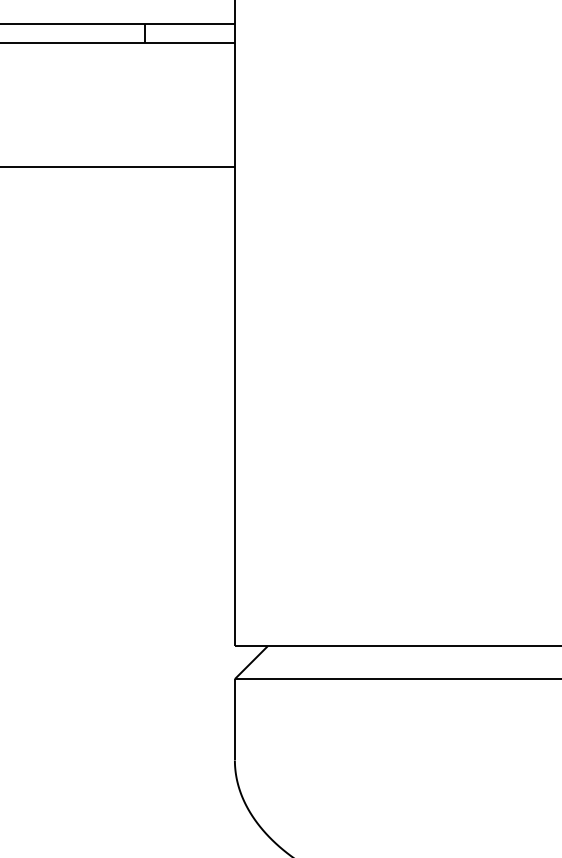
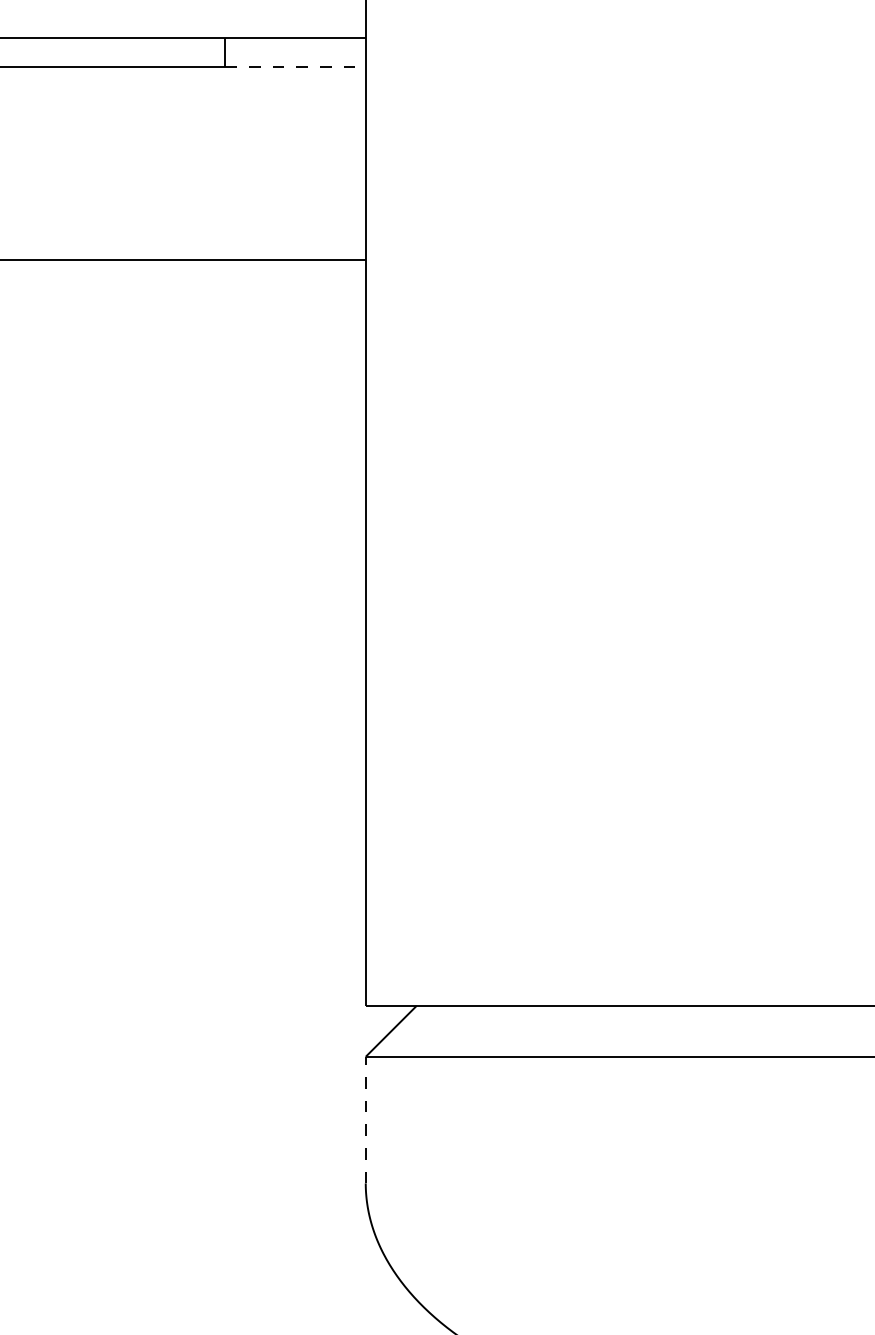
line: (190, 43) -> (296, 67), solid -> dashed
line: (234, 719) -> (365, 1119), solid -> dashed

